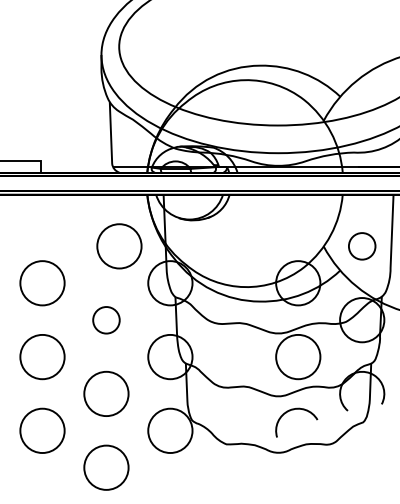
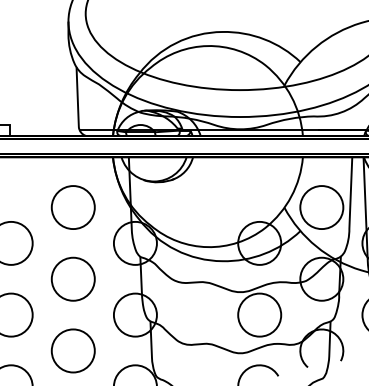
circle: (119, 246) -> (73, 207), moved
circle: (362, 246) -> (322, 207), size x1.67
circle: (106, 320) -> (73, 279), size x1.67

